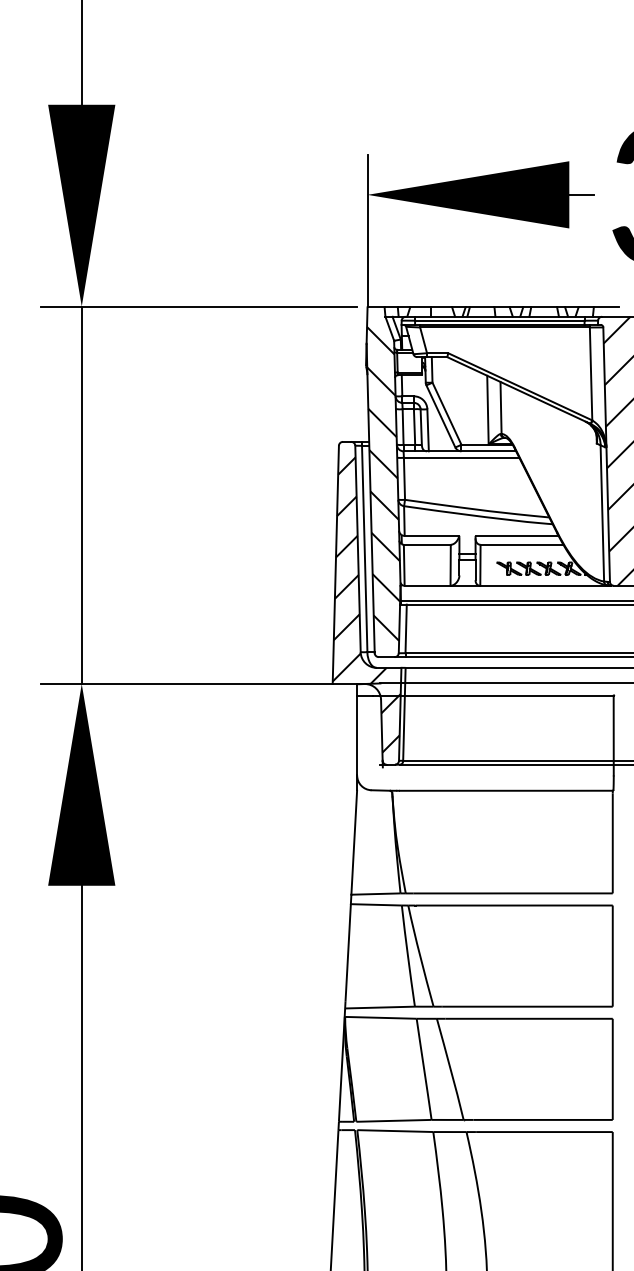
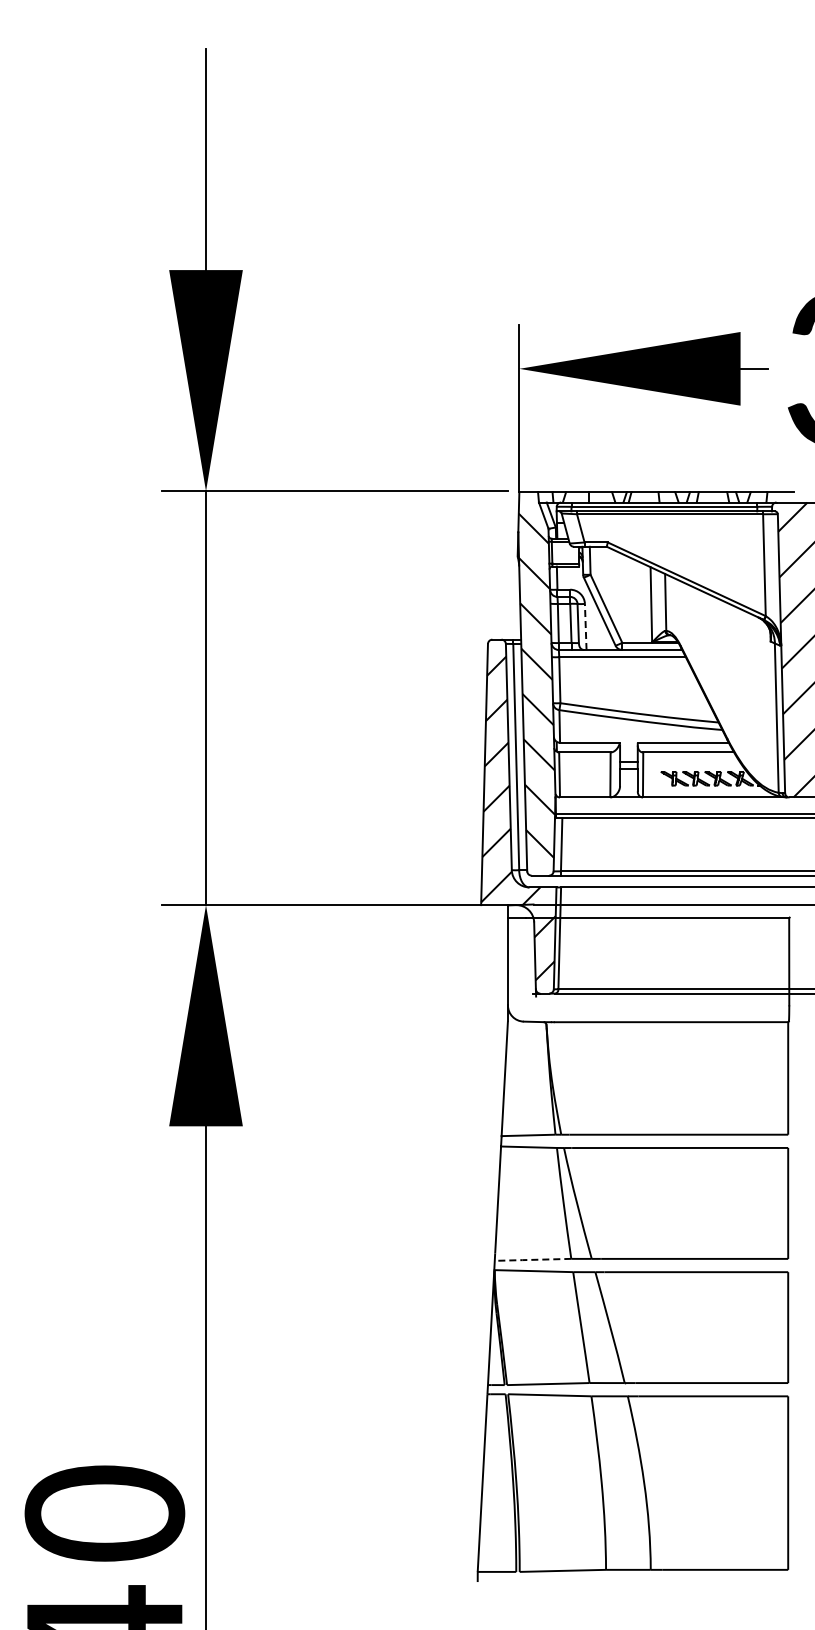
line: (427, 429) -> (585, 626), solid -> dashed
line: (379, 1007) -> (532, 1259), solid -> dashed

